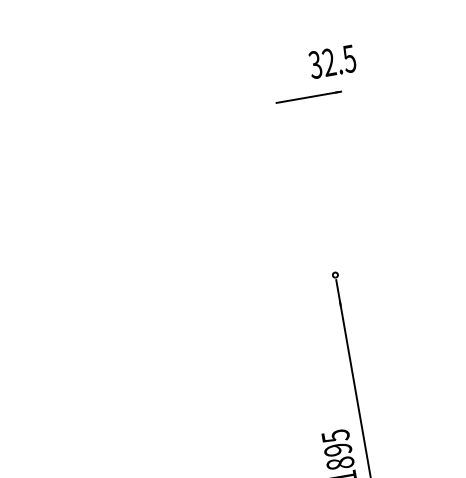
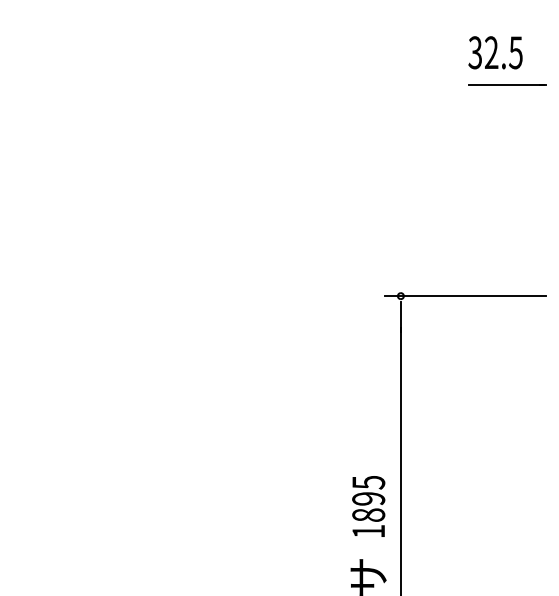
text: (332, 61) -> (495, 52), moved
line: (309, 96) -> (507, 84), moved
line: (388, 266) -> (464, 296), added

